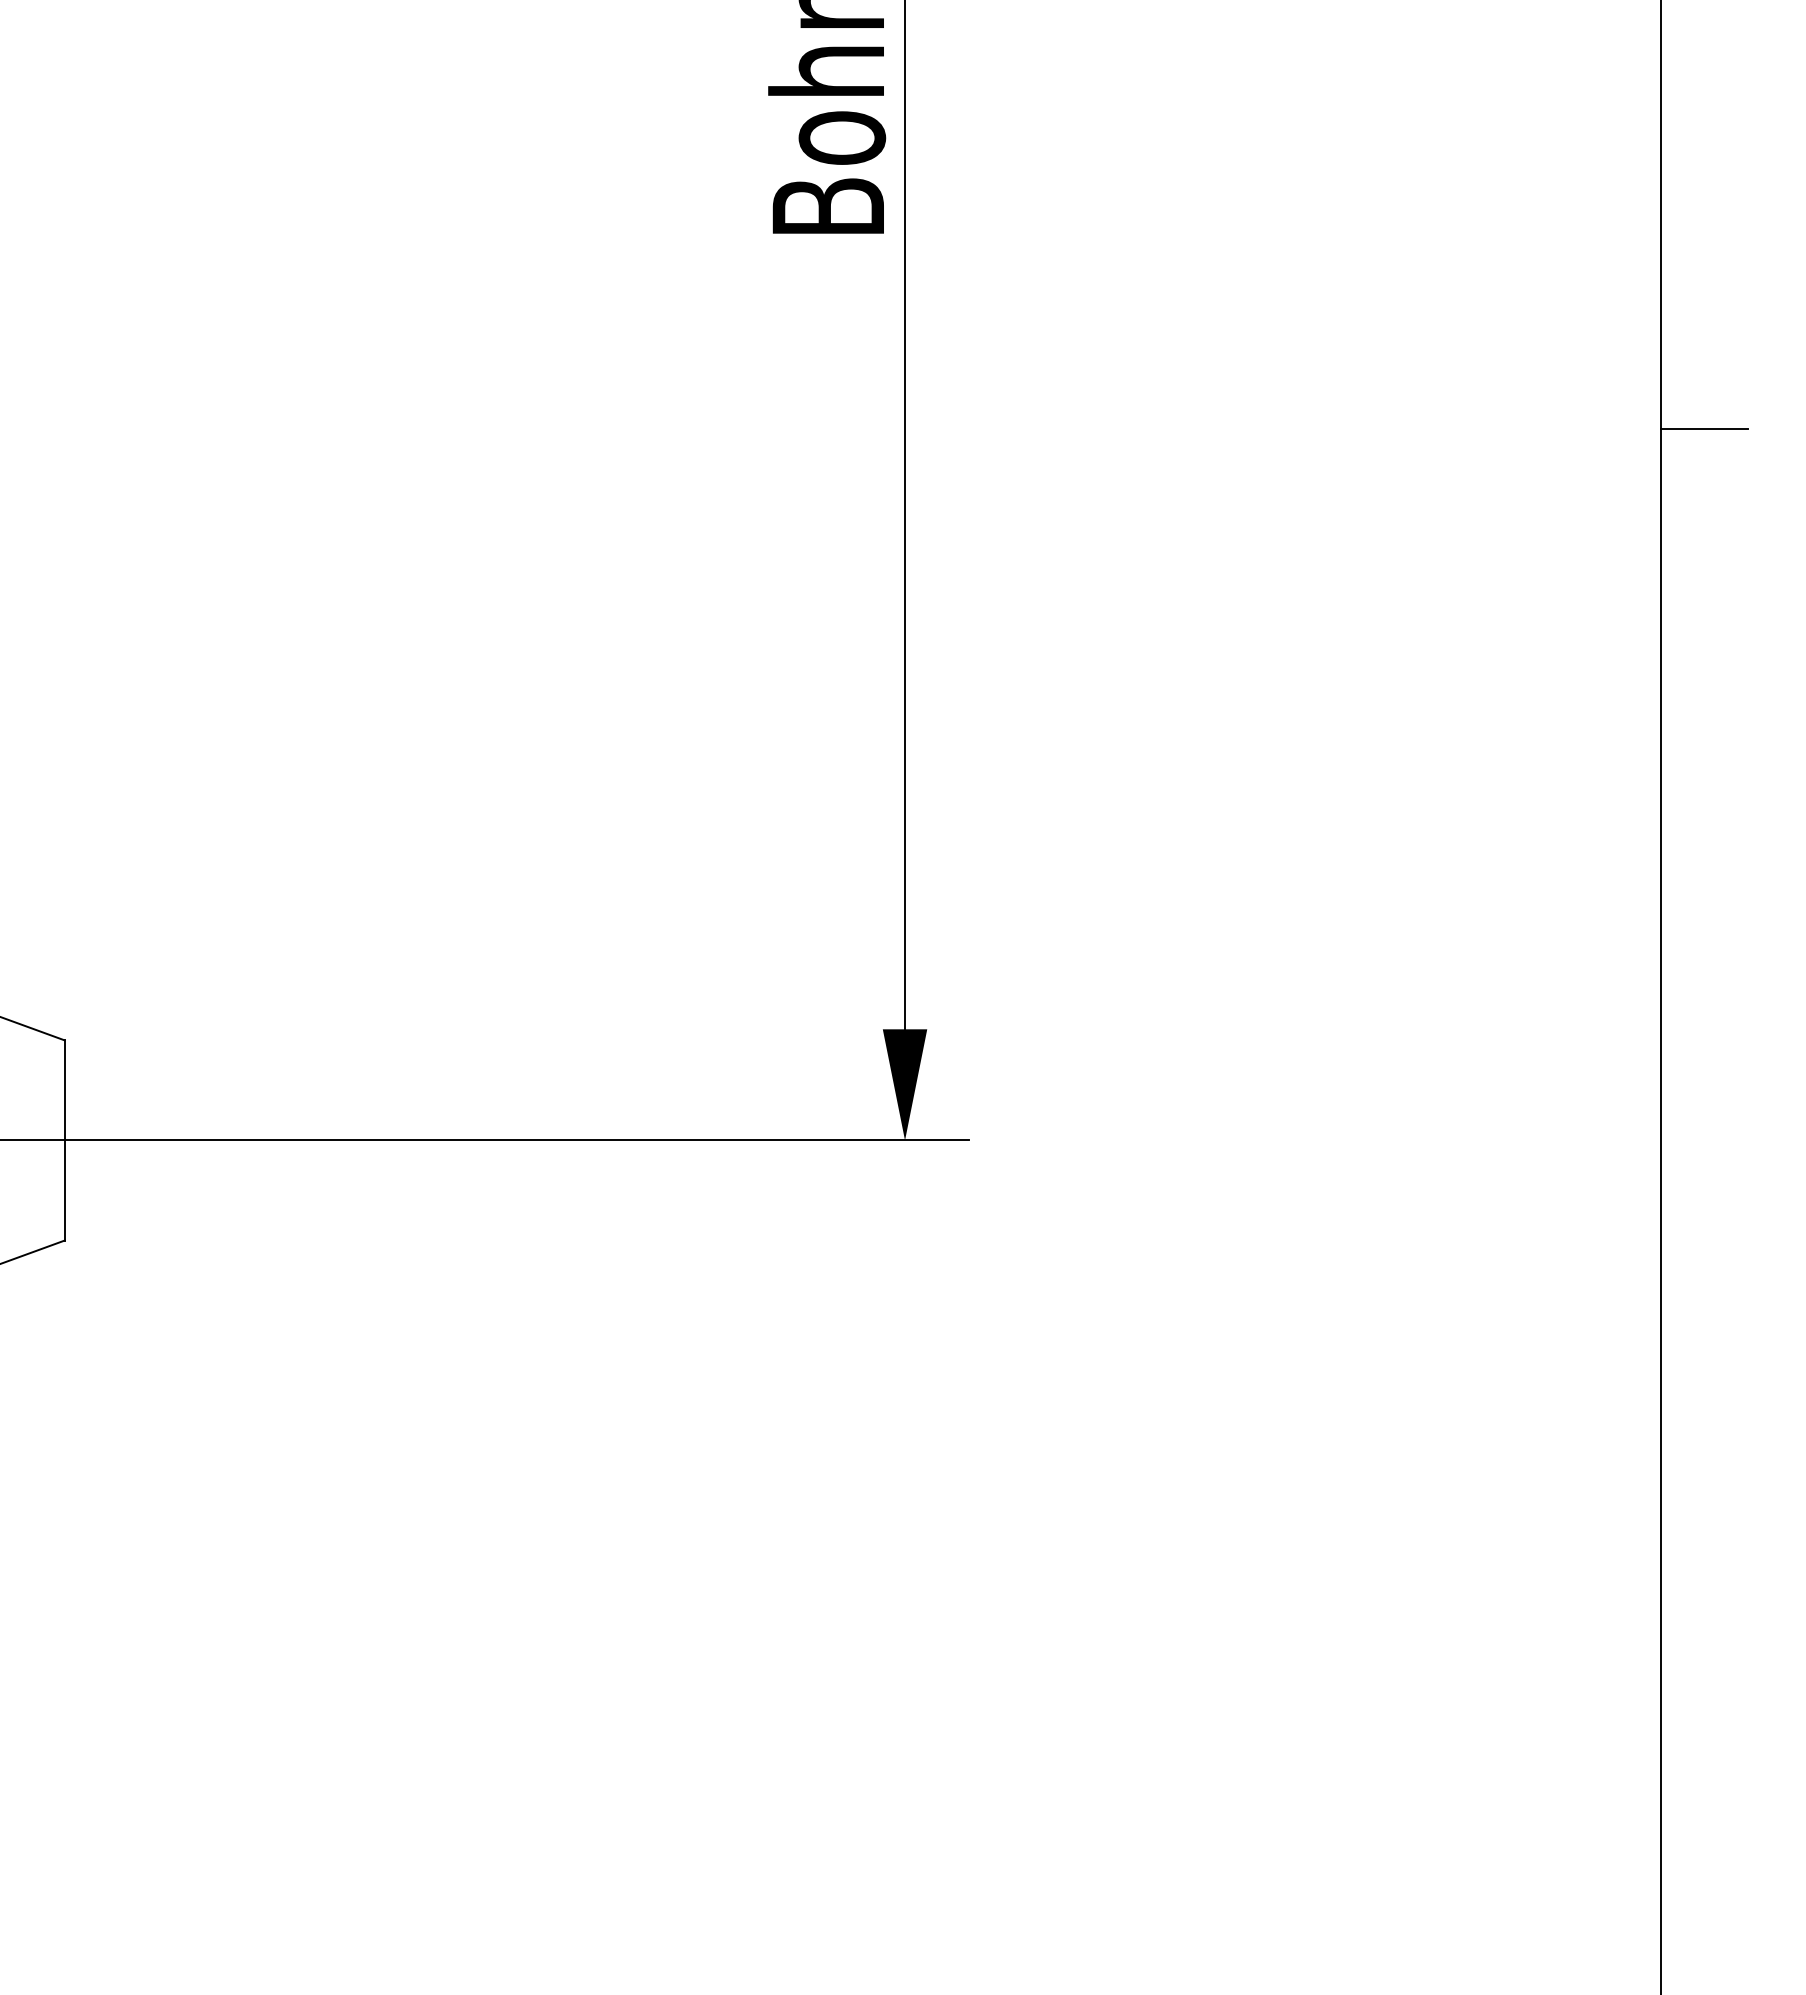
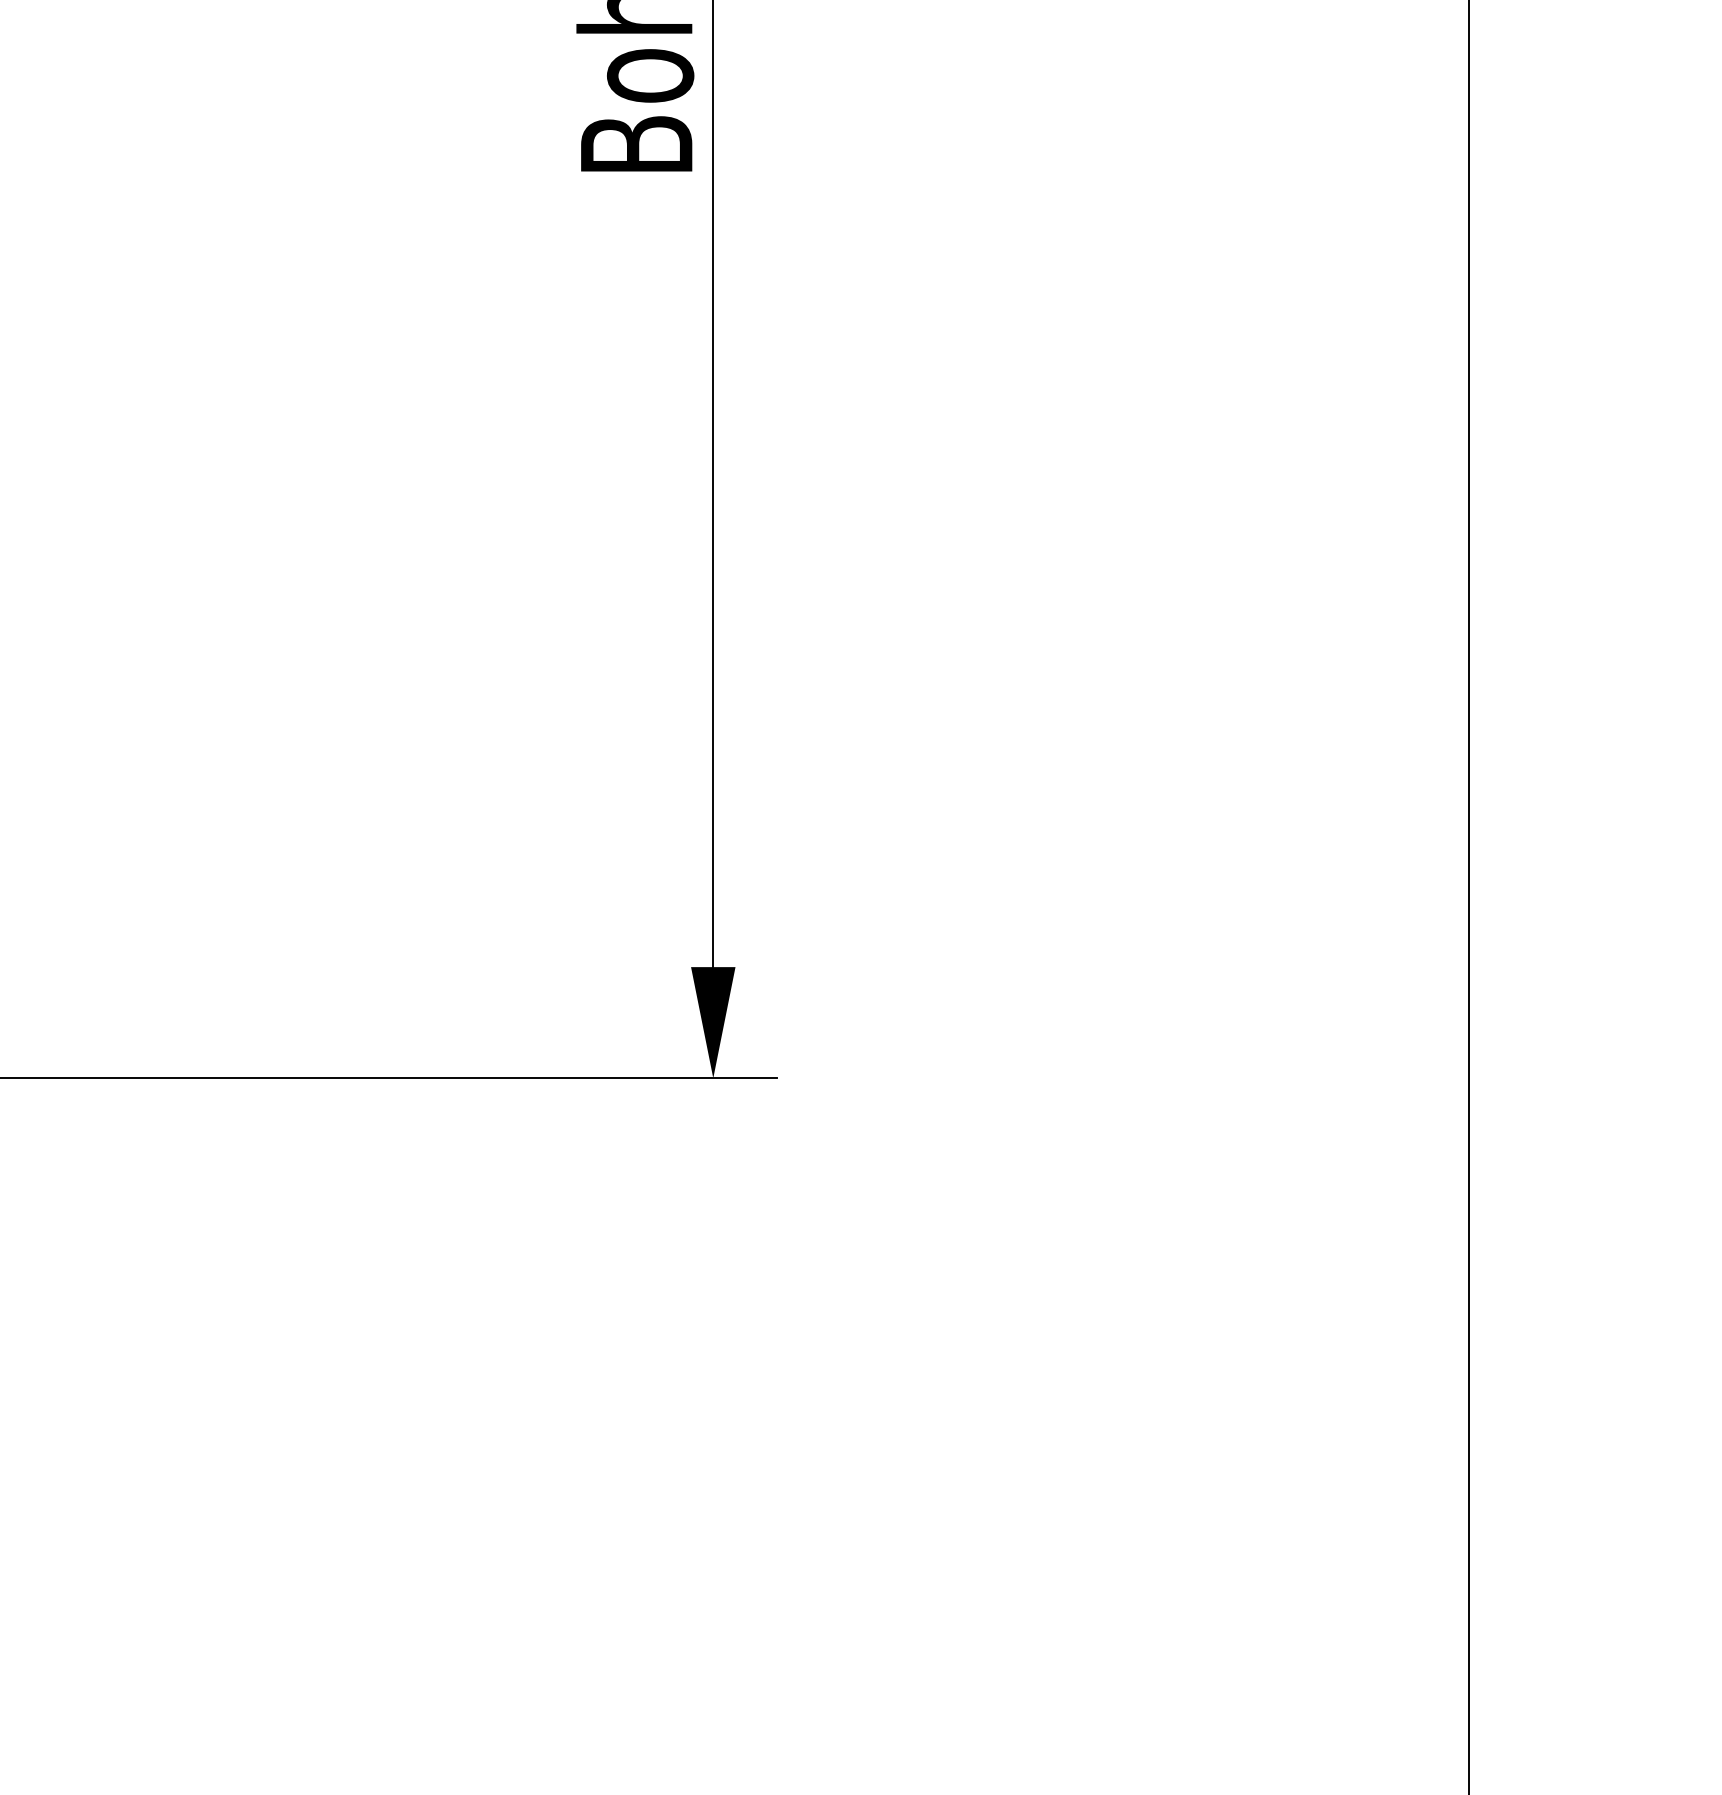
line: (1704, 428) -> (1512, 366), removed

